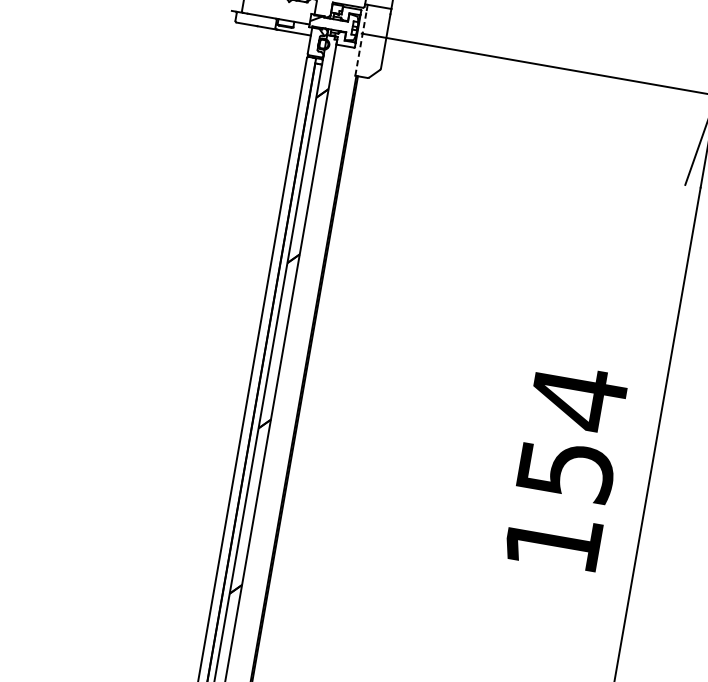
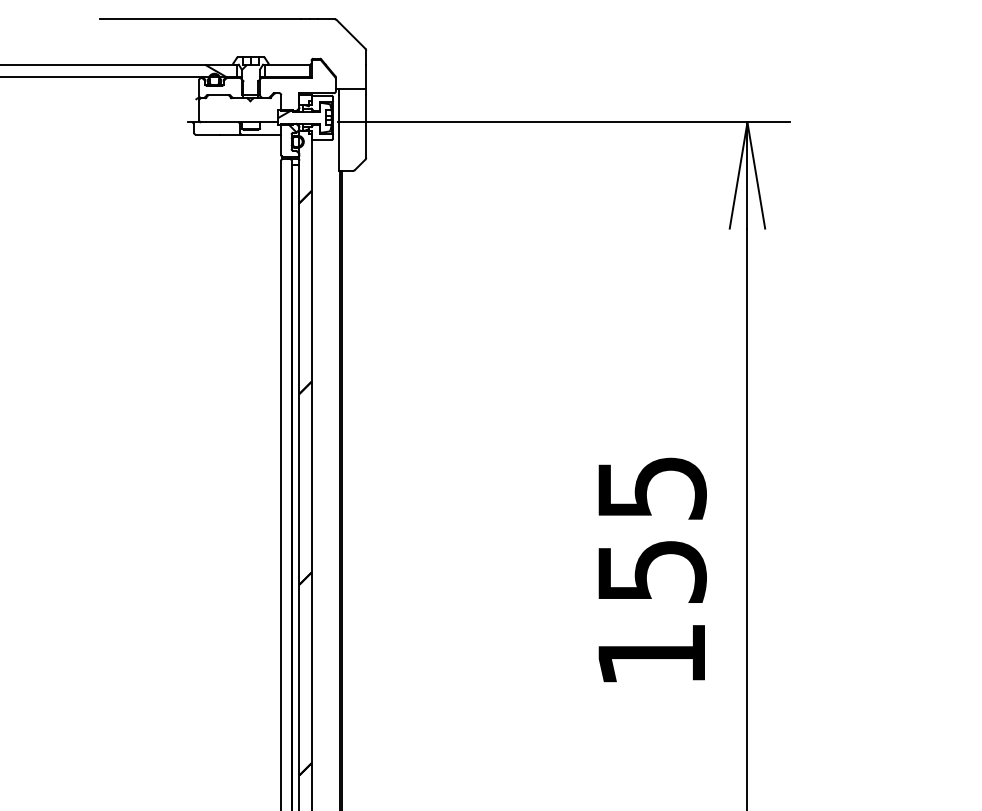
line: (360, 43) -> (338, 133), dashed -> solid
text: (579, 398) -> (652, 488), 154 -> 155

